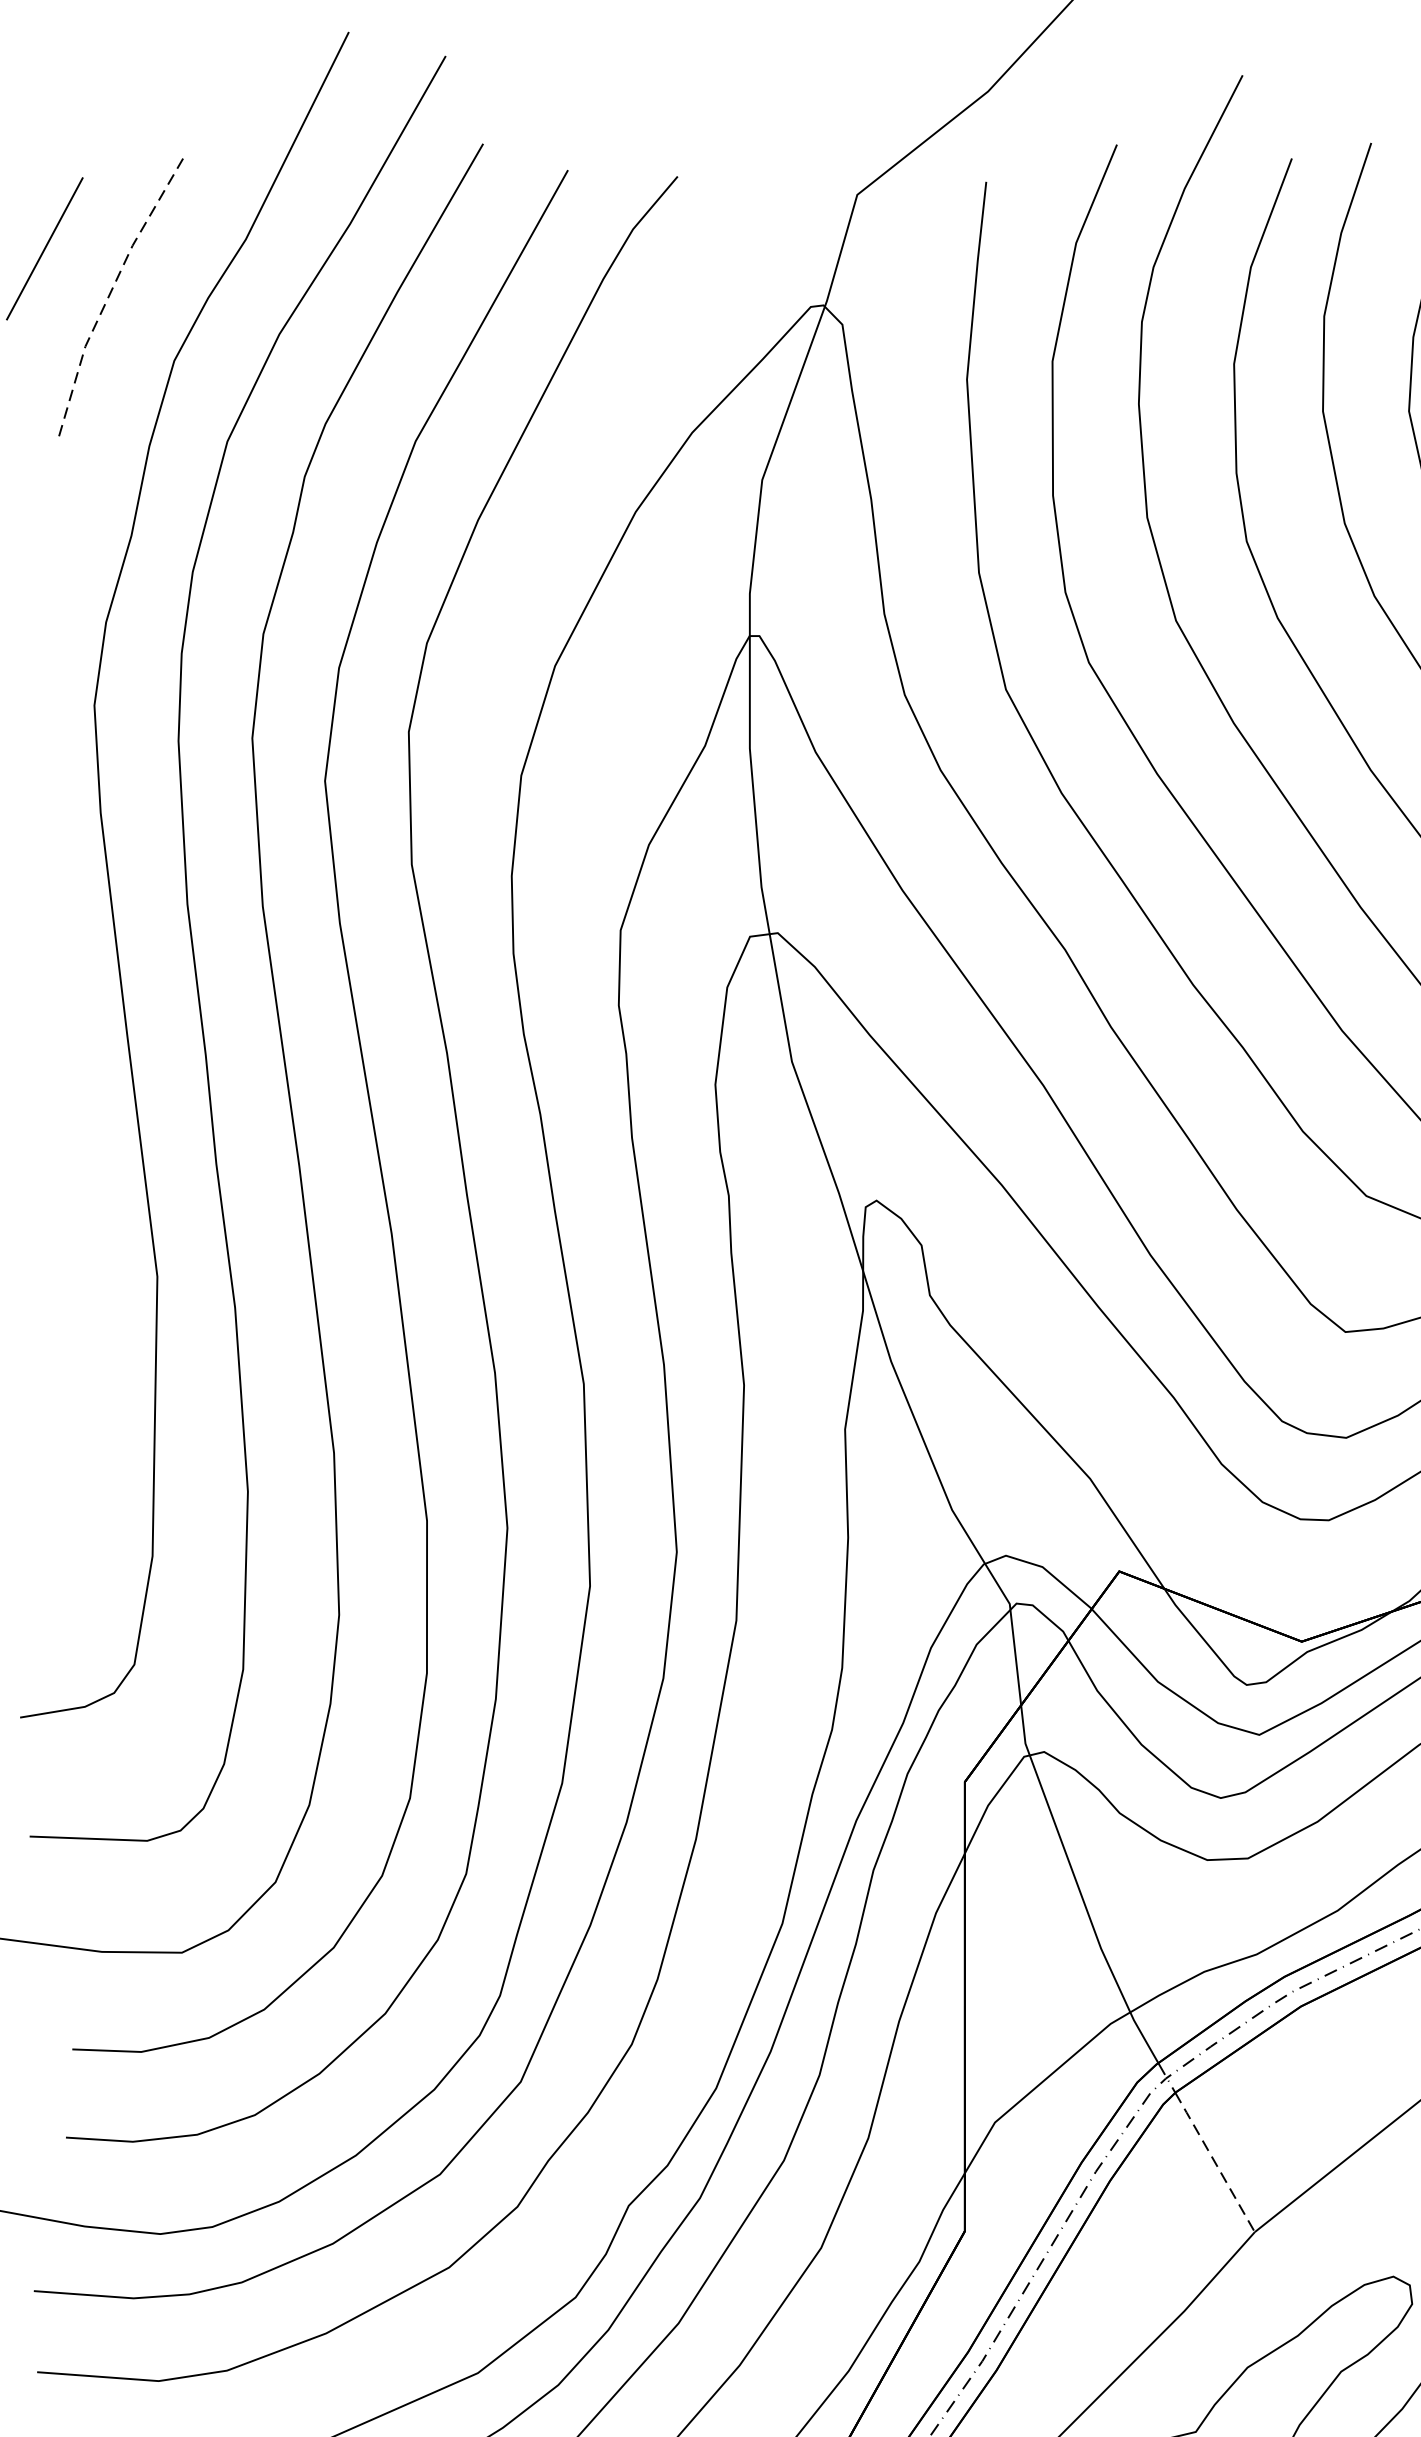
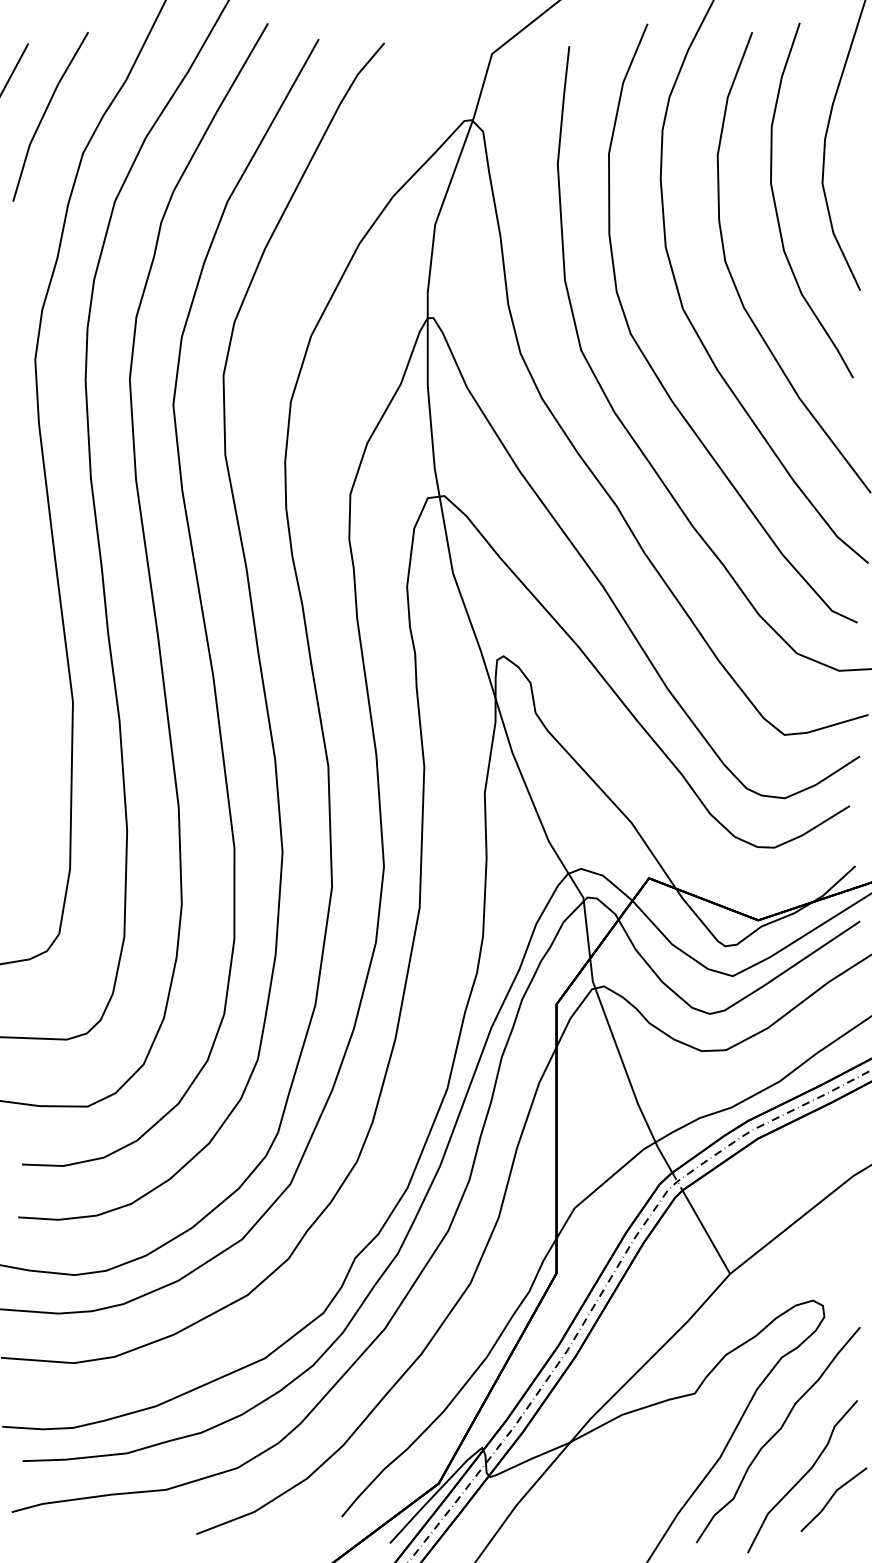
line: (109, 295) -> (44, 114), dashed -> solid
line: (1215, 2161) -> (706, 1231), dashed -> solid

